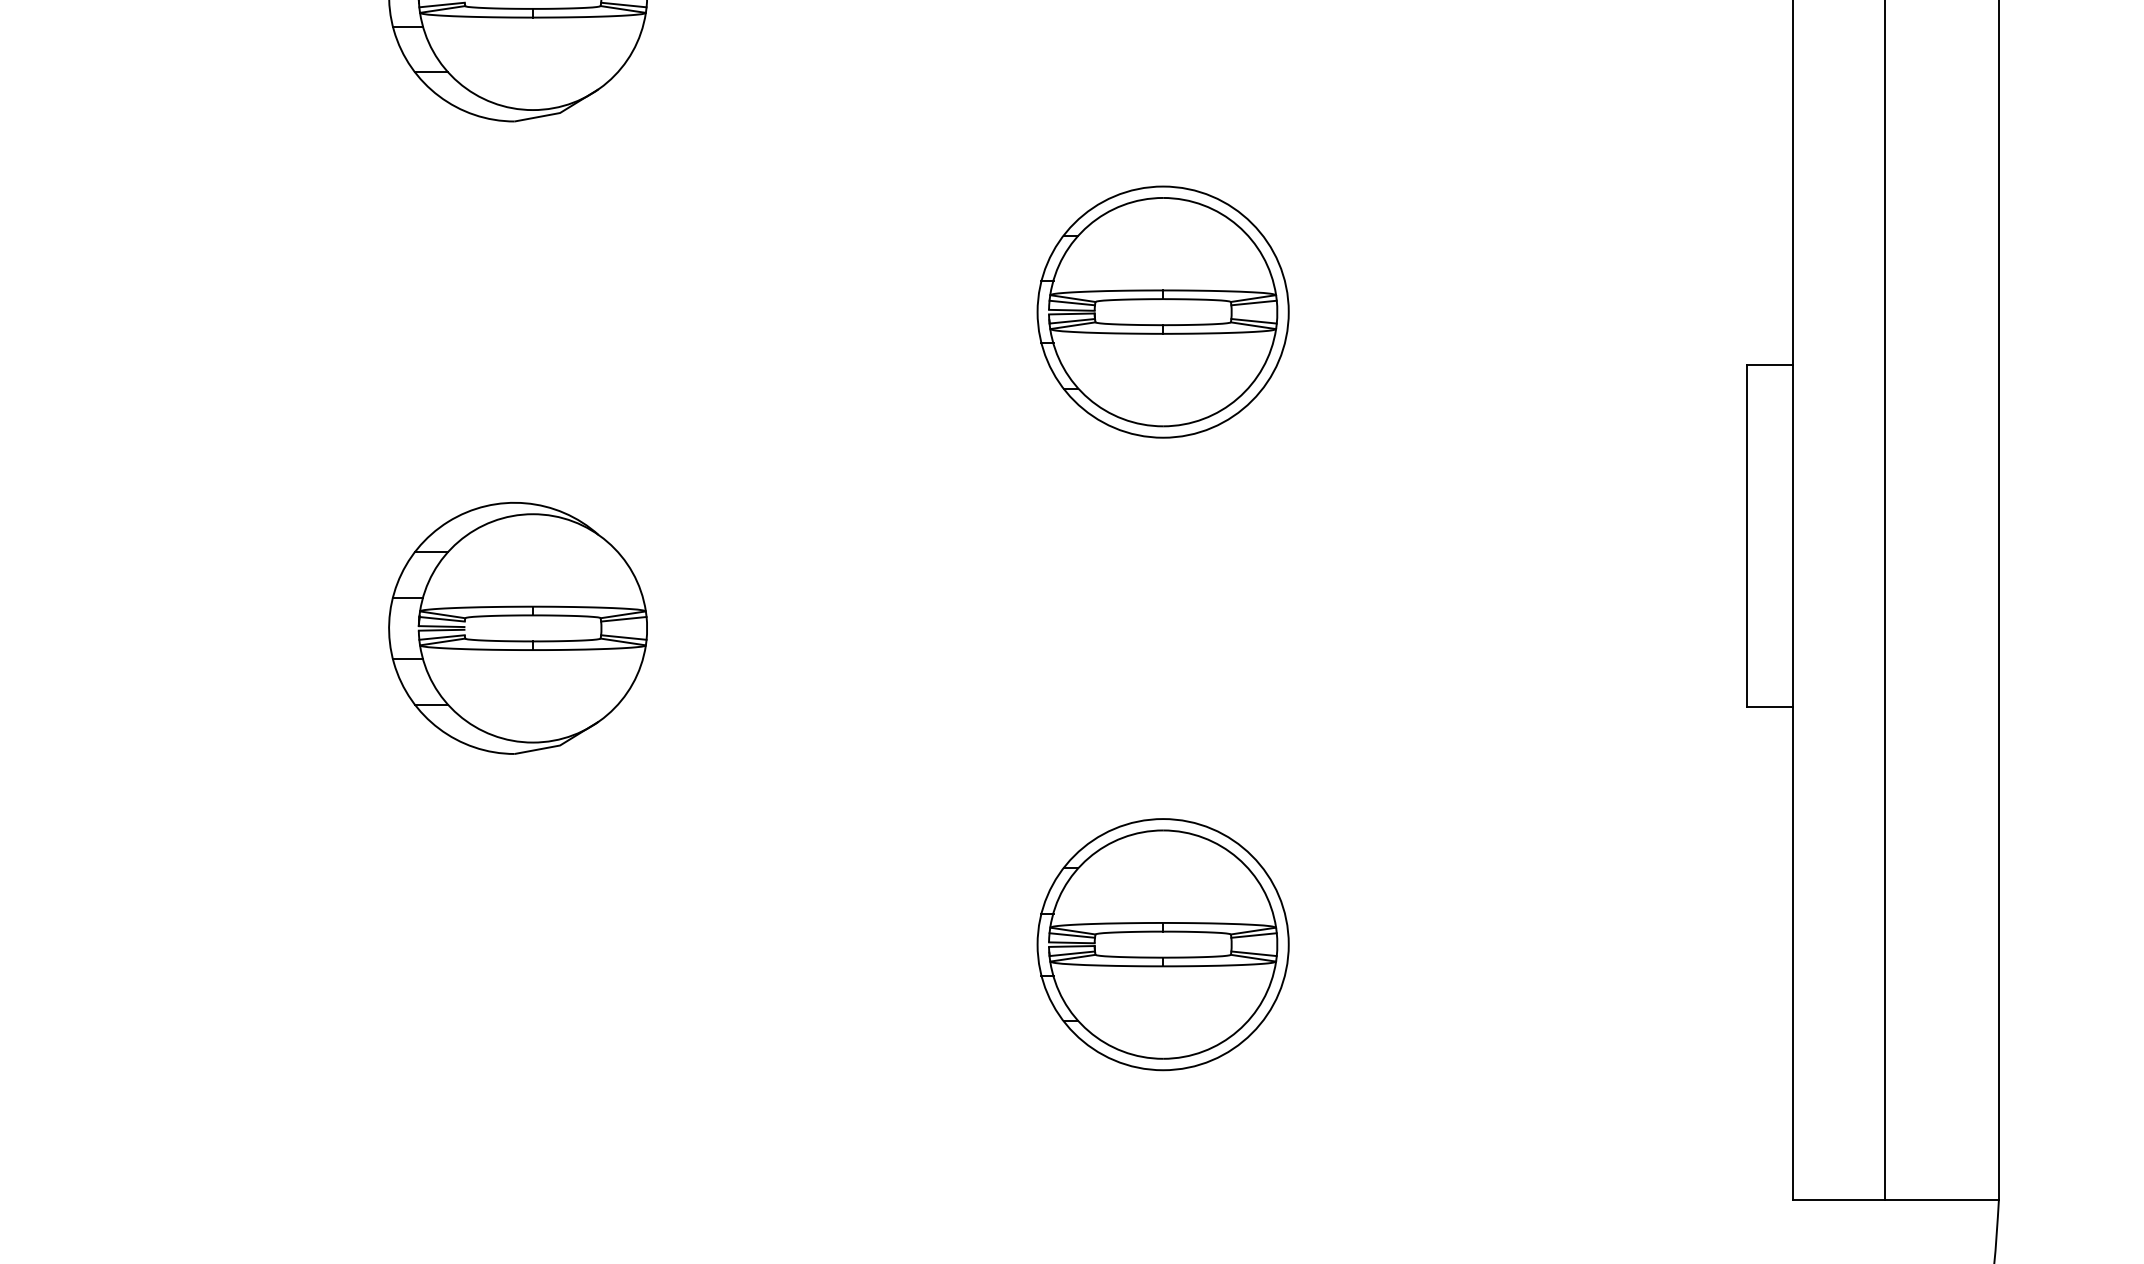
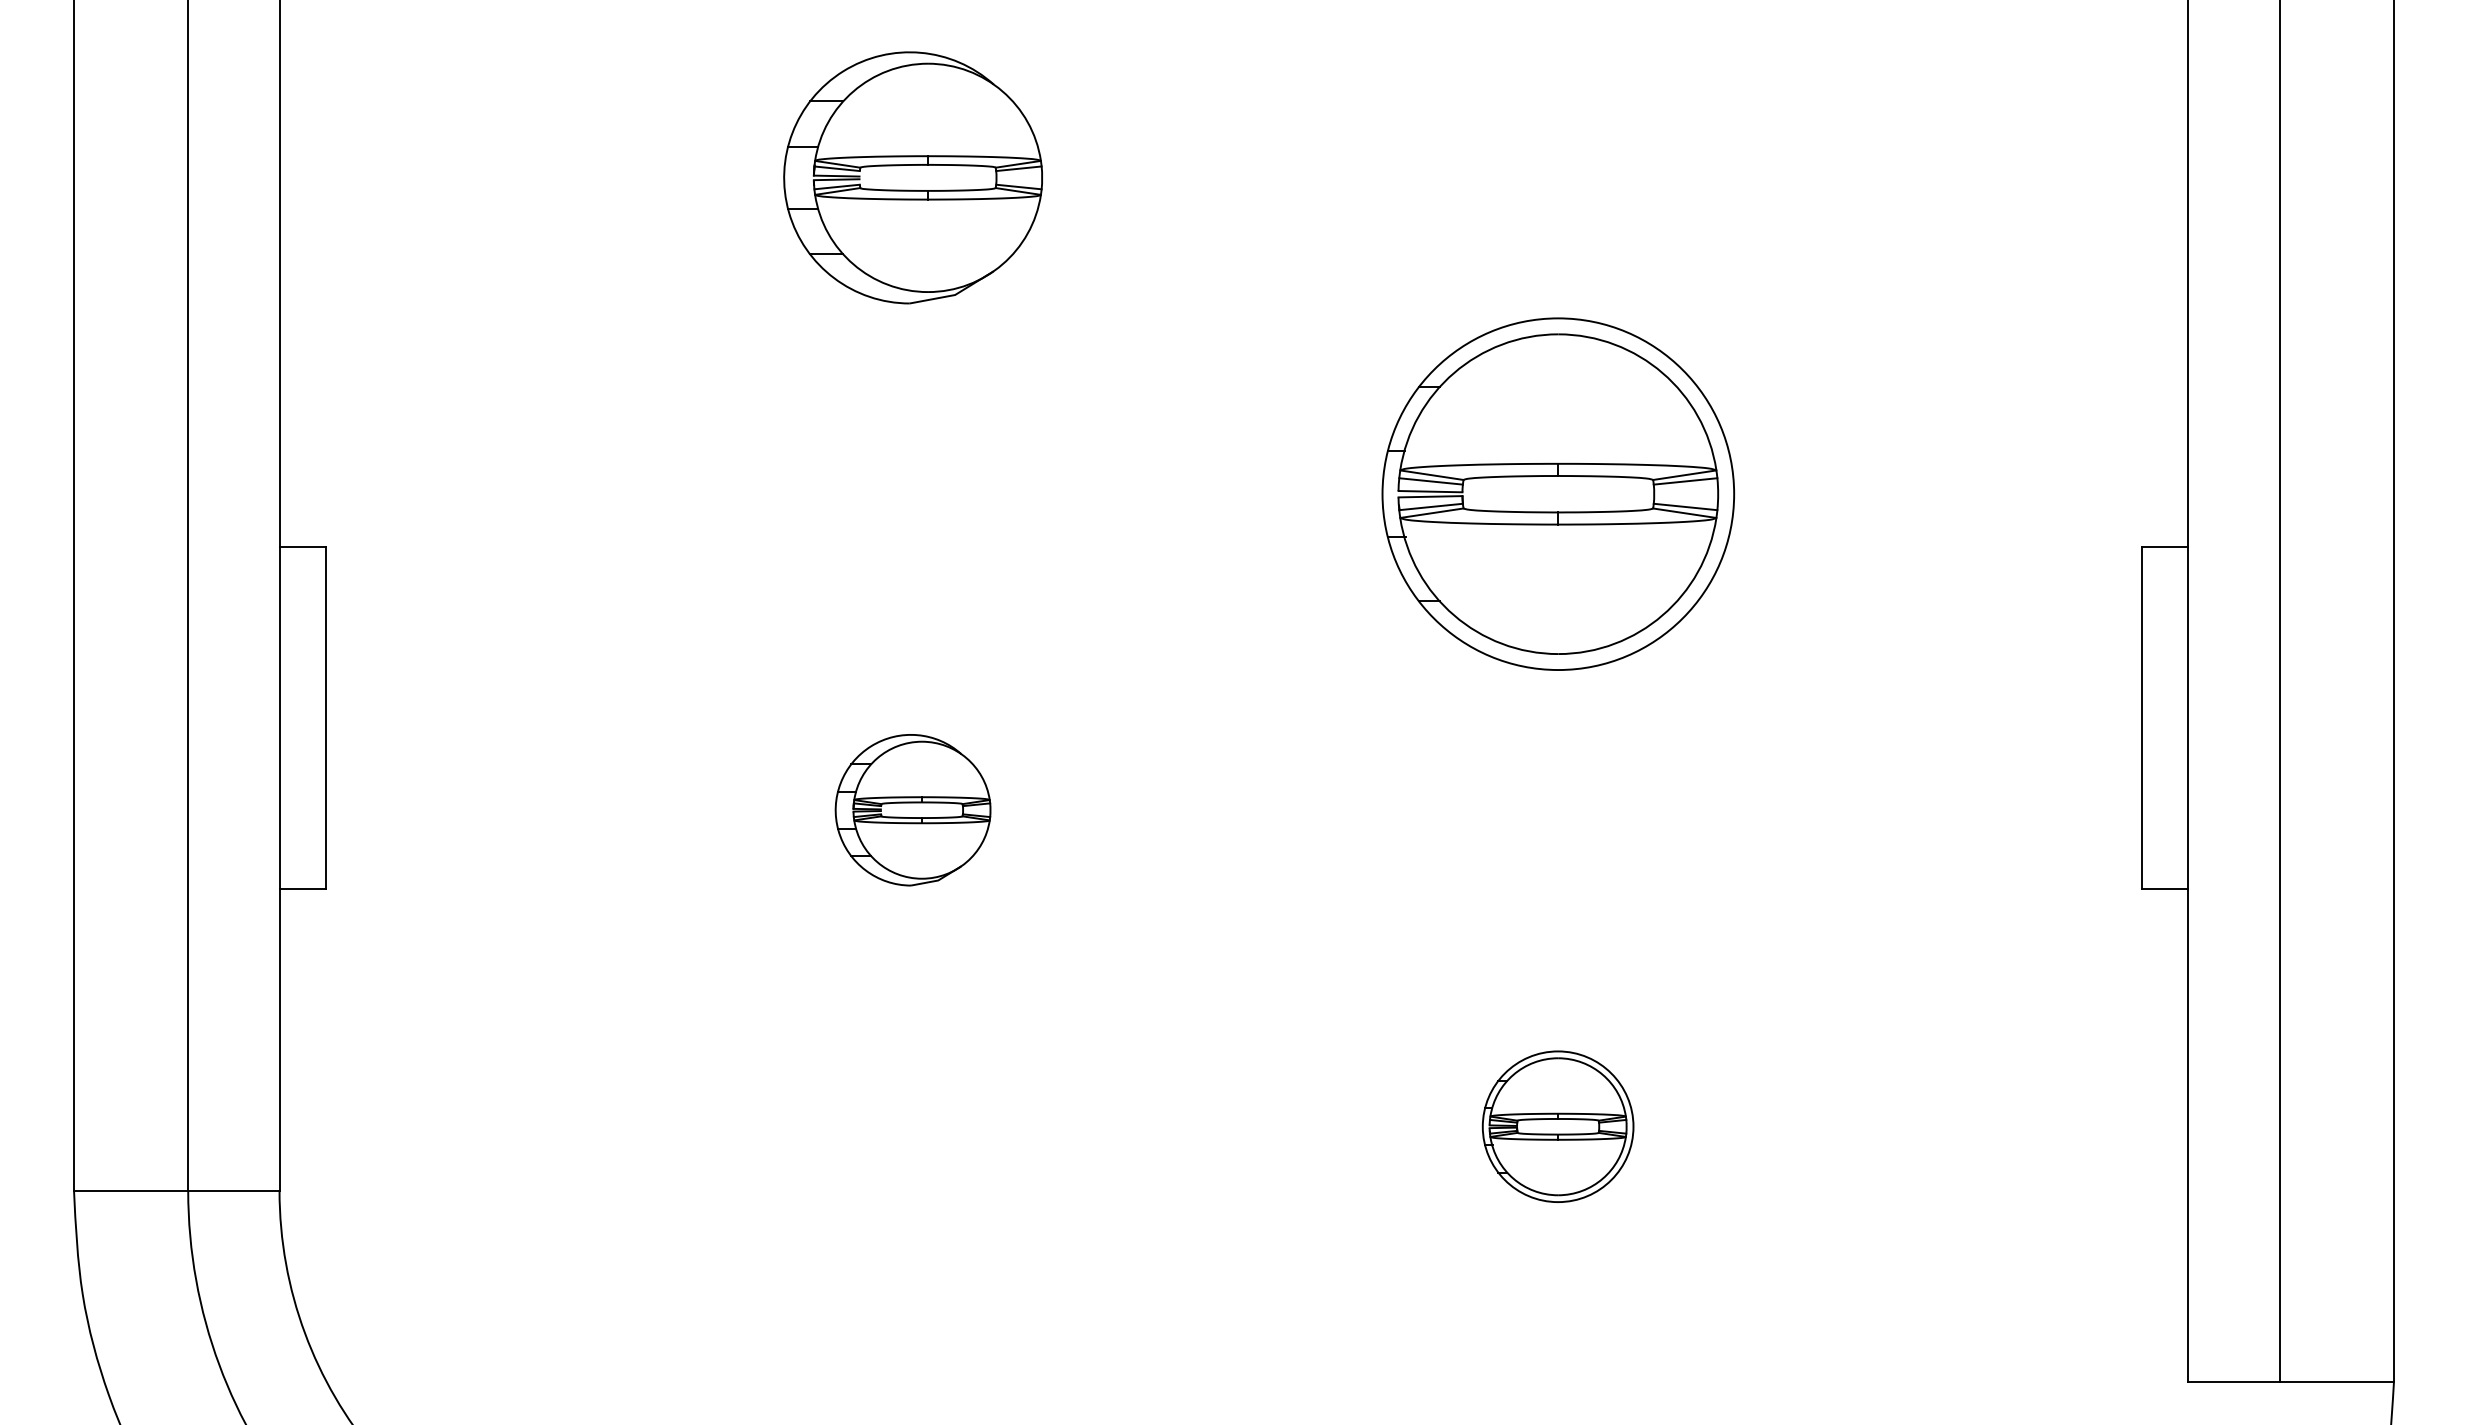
part: (1162, 311) -> (1557, 493), size x1.4
part: (517, 627) -> (912, 809), size x0.6
part: (1162, 944) -> (1557, 1126), size x0.6

